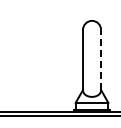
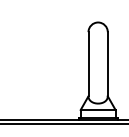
line: (101, 59) -> (108, 63), dashed -> solid

